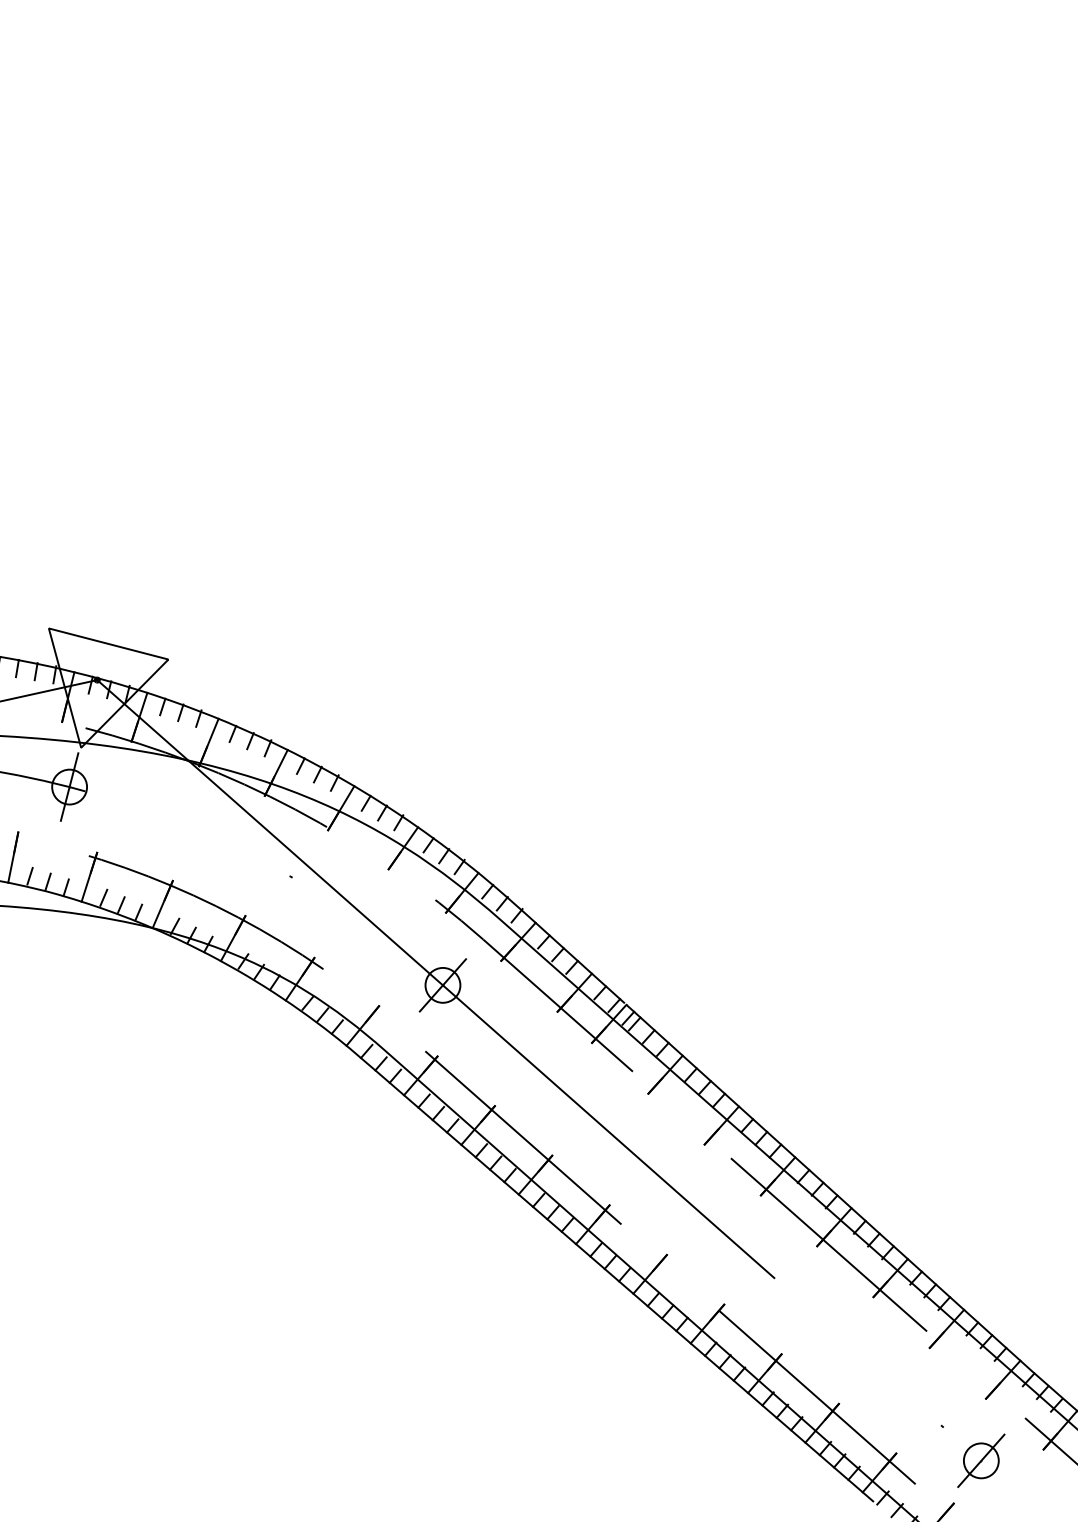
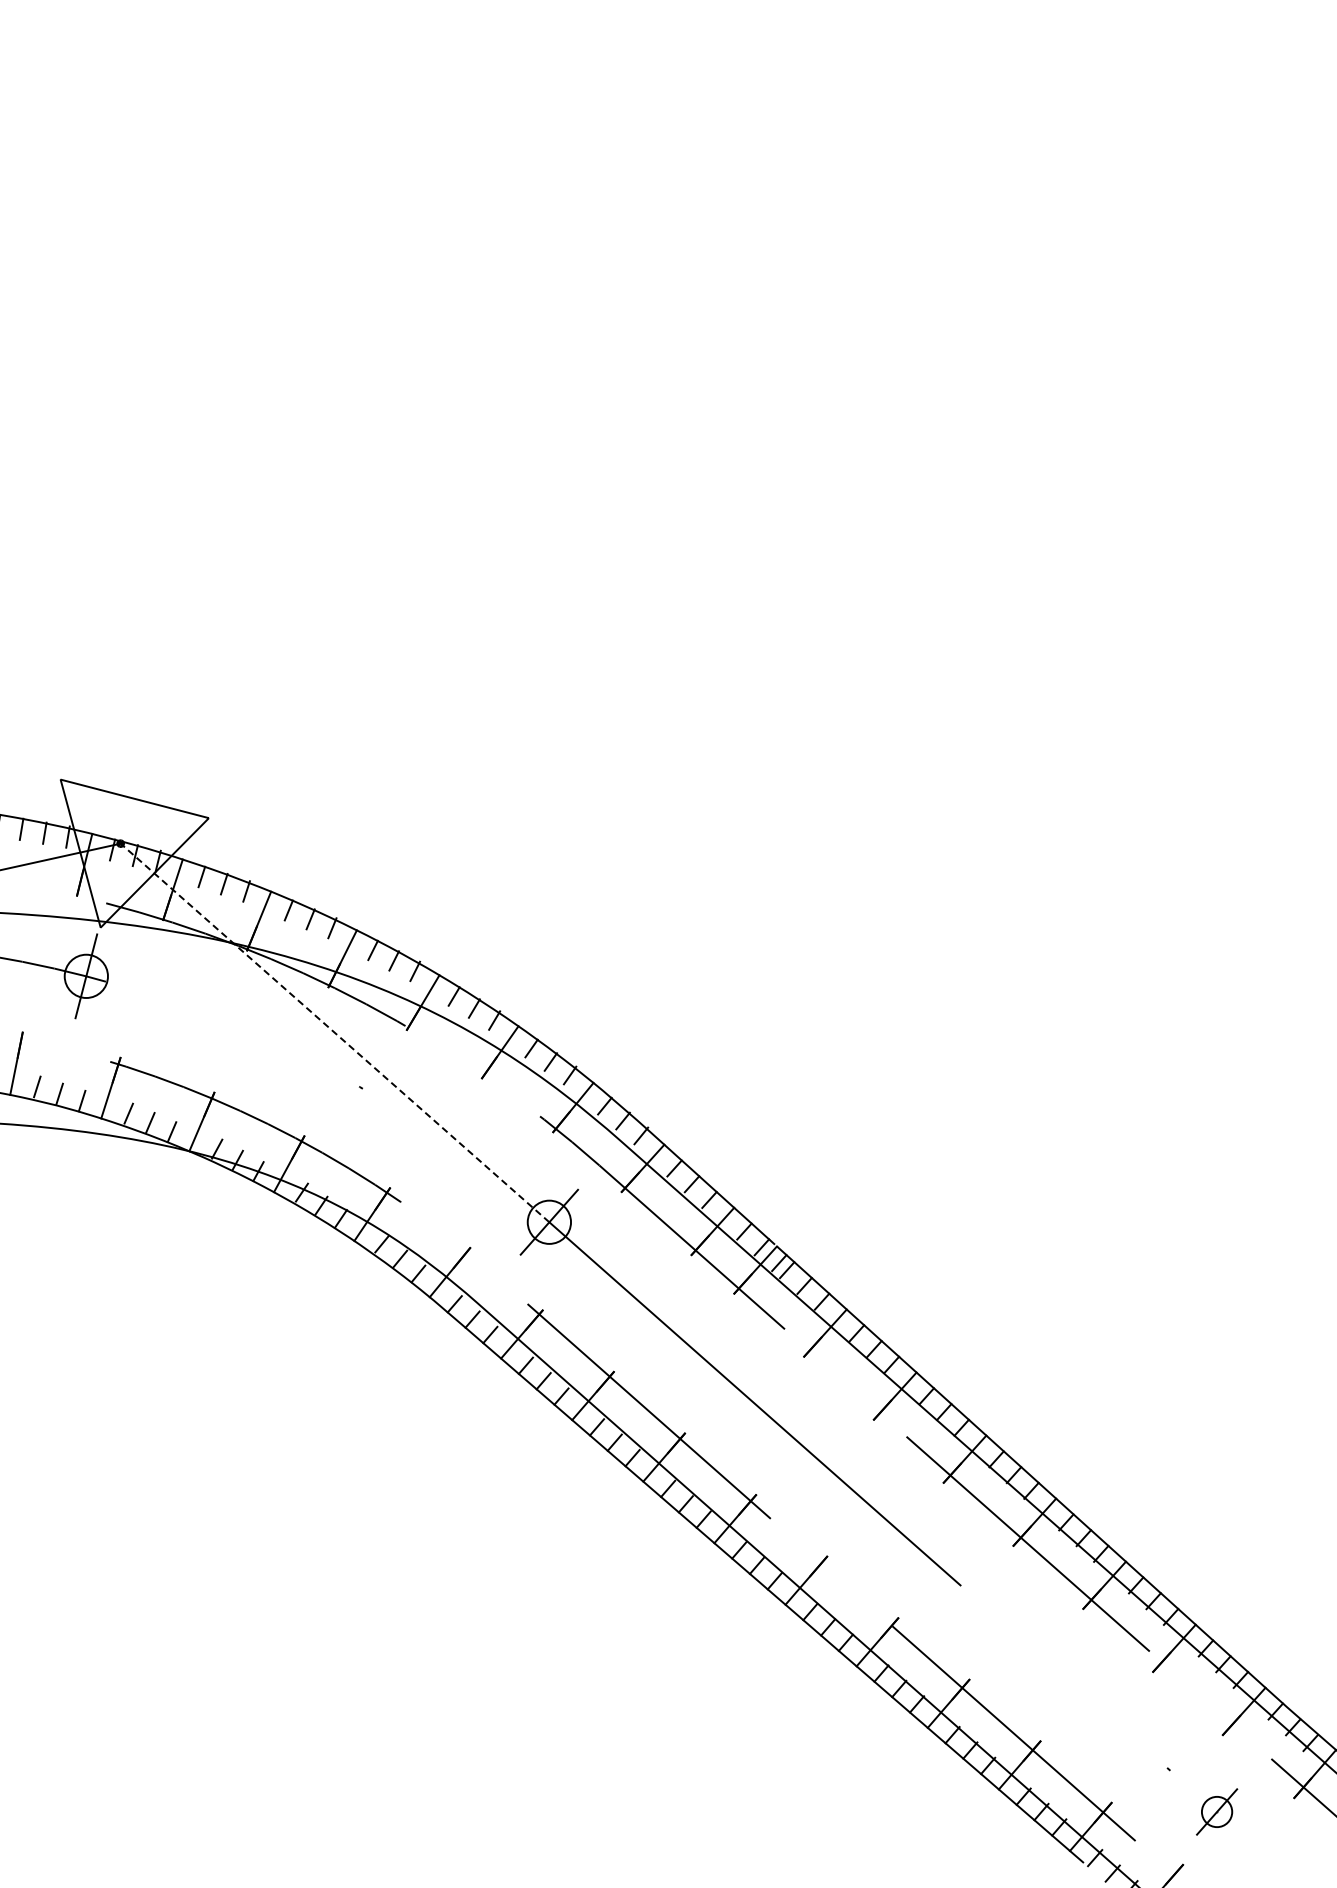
line: (270, 832) -> (335, 1032), solid -> dashed
part: (980, 1460) -> (1216, 1811), size x0.7

